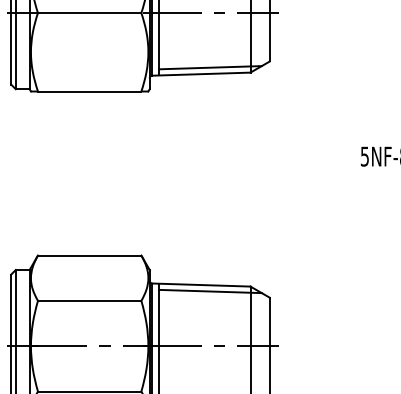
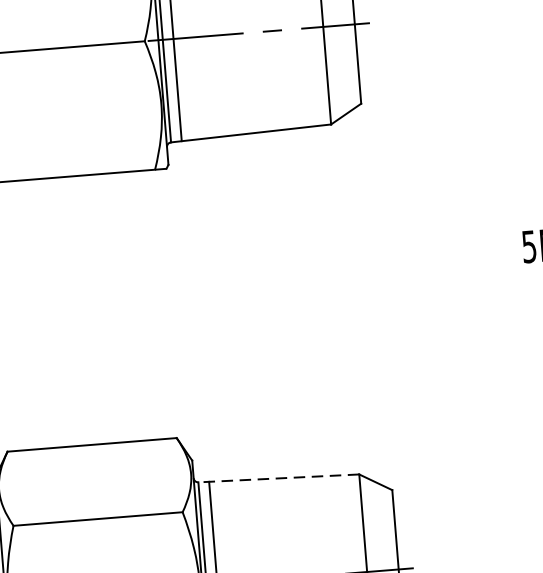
line: (209, 67) -> (263, 121), removed
line: (200, 285) -> (277, 479), solid -> dashed
line: (209, 291) -> (292, 487), removed

